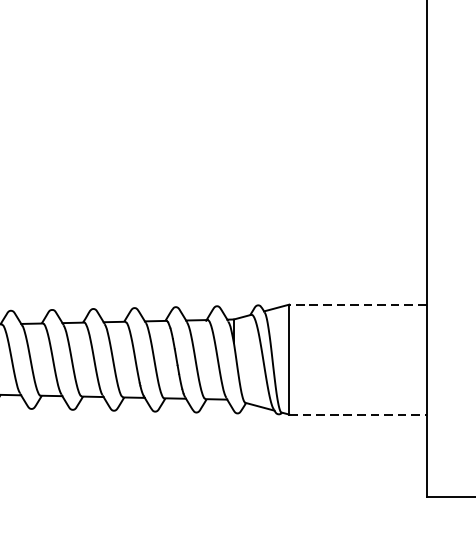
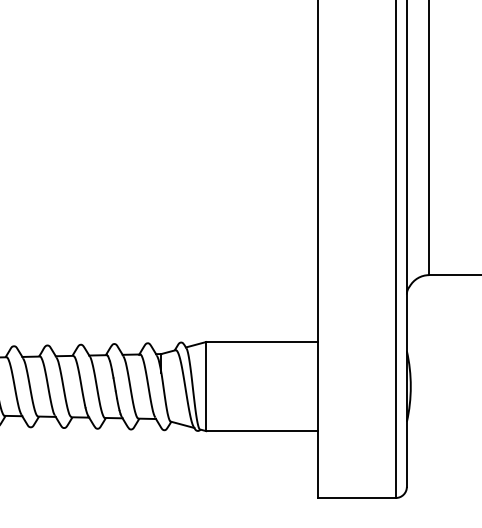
line: (358, 305) -> (262, 342), dashed -> solid
line: (358, 415) -> (262, 431), dashed -> solid

